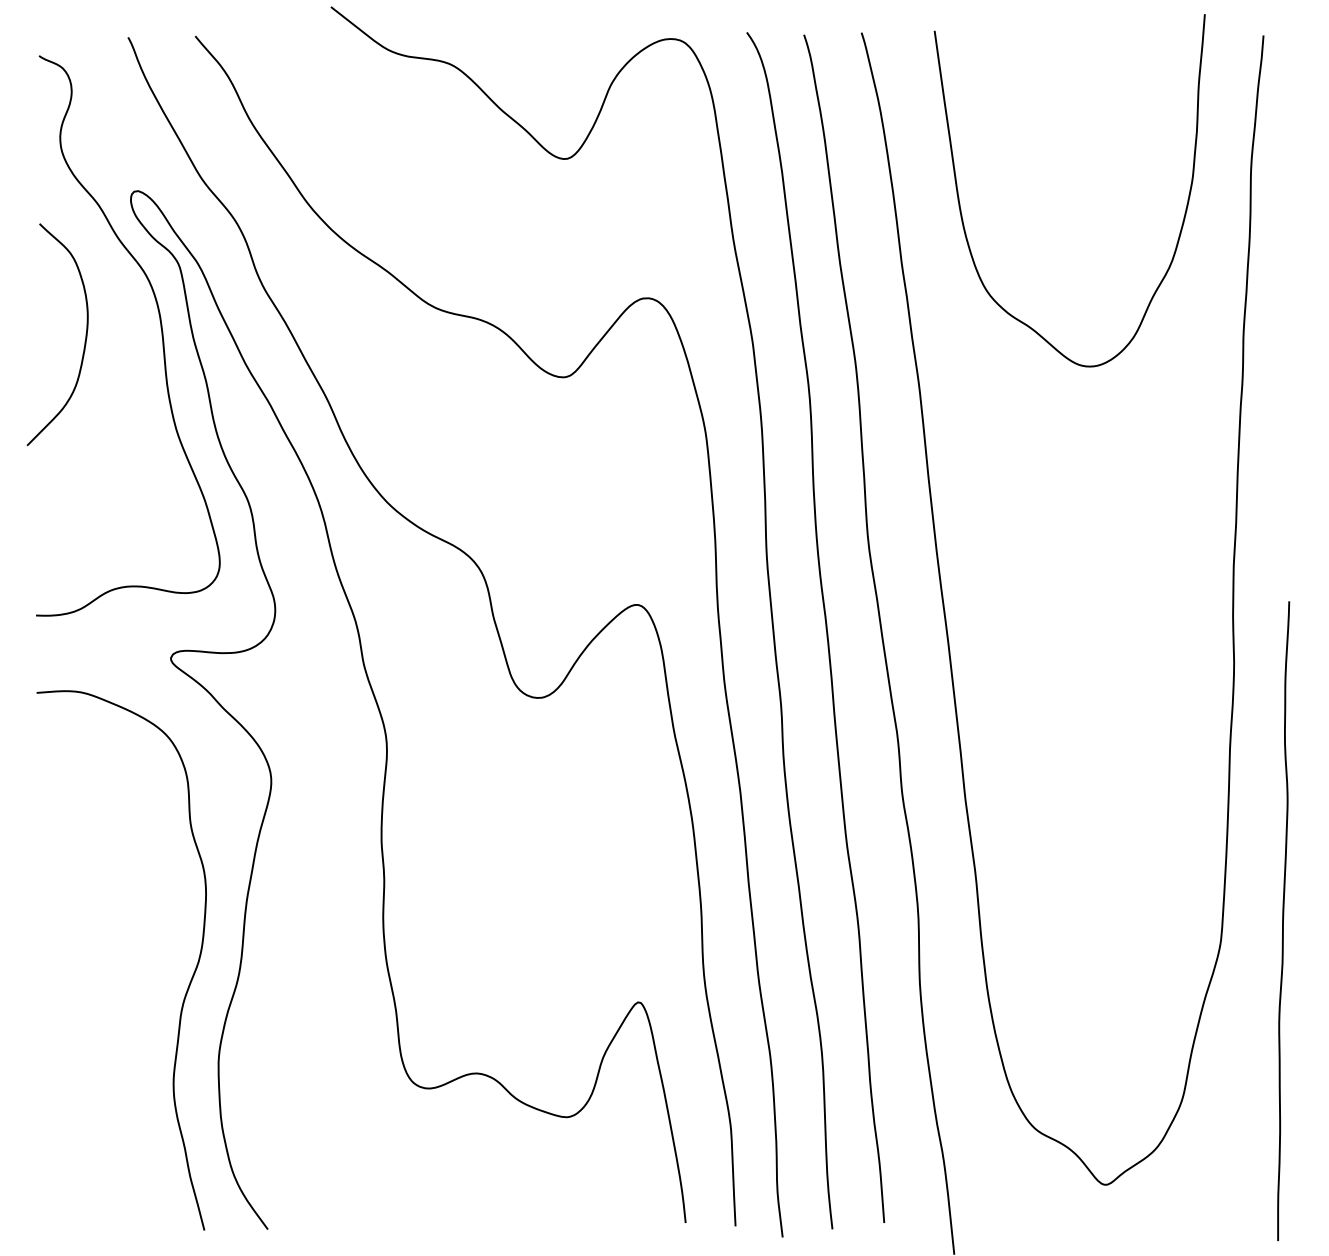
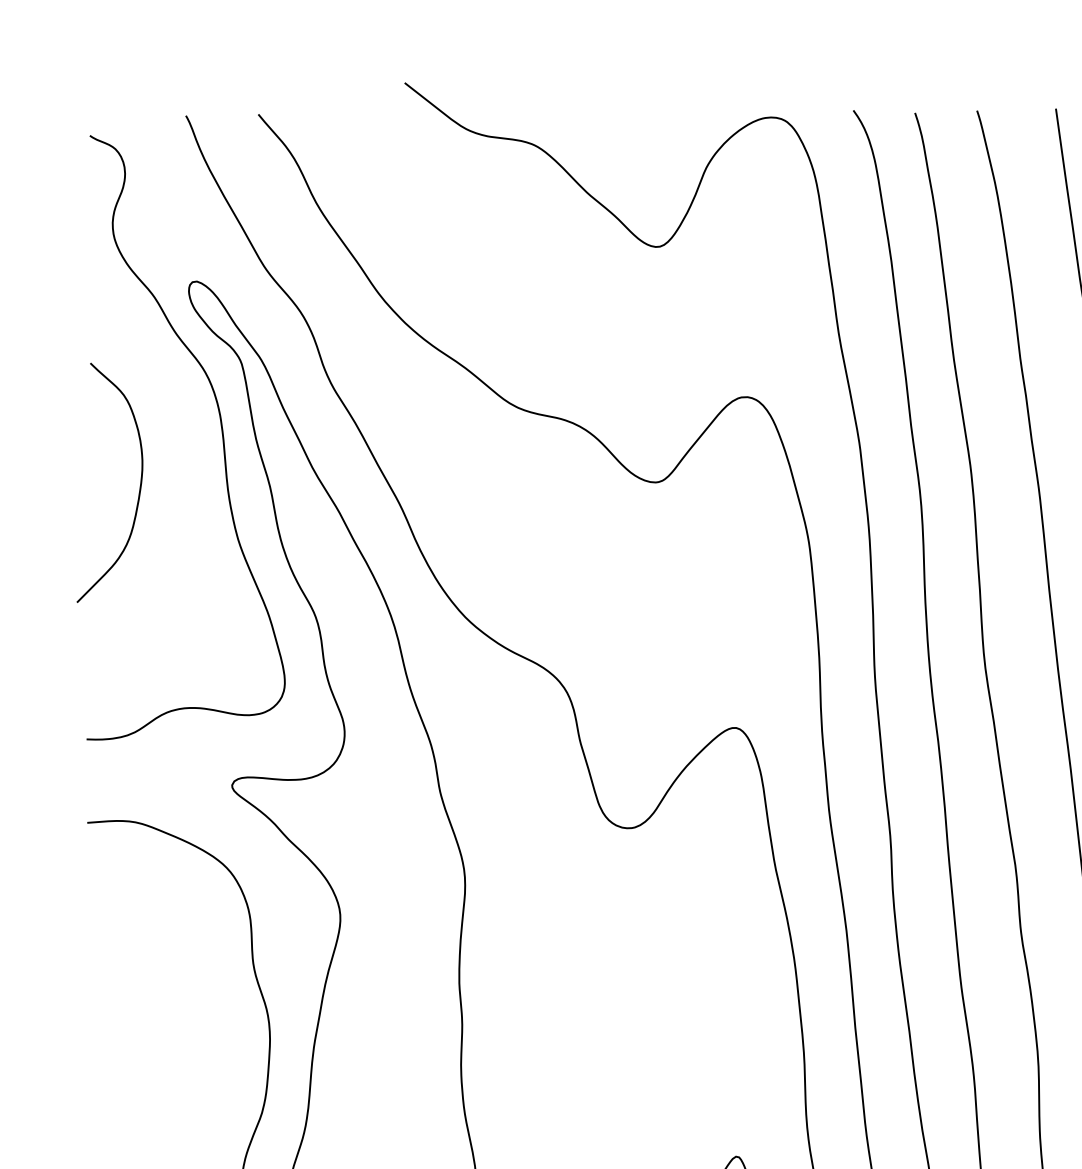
curve: (84, 341) -> (138, 490), moved

